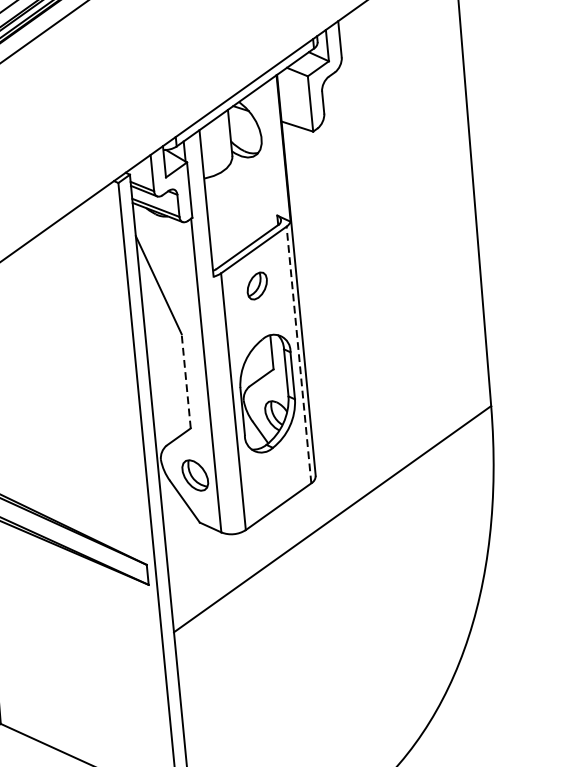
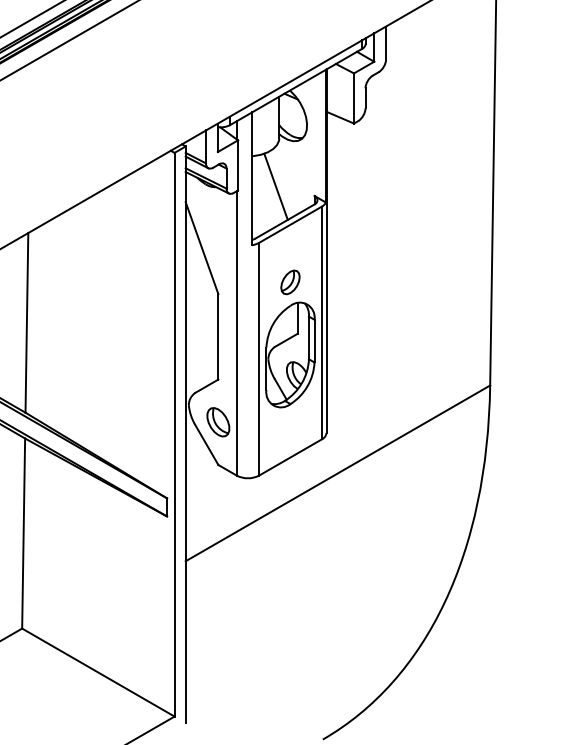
line: (233, 209) -> (275, 186), added
part: (257, 286) -> (290, 282), moved
line: (298, 354) -> (321, 322), dashed -> solid
line: (186, 380) -> (218, 336), dashed -> solid

